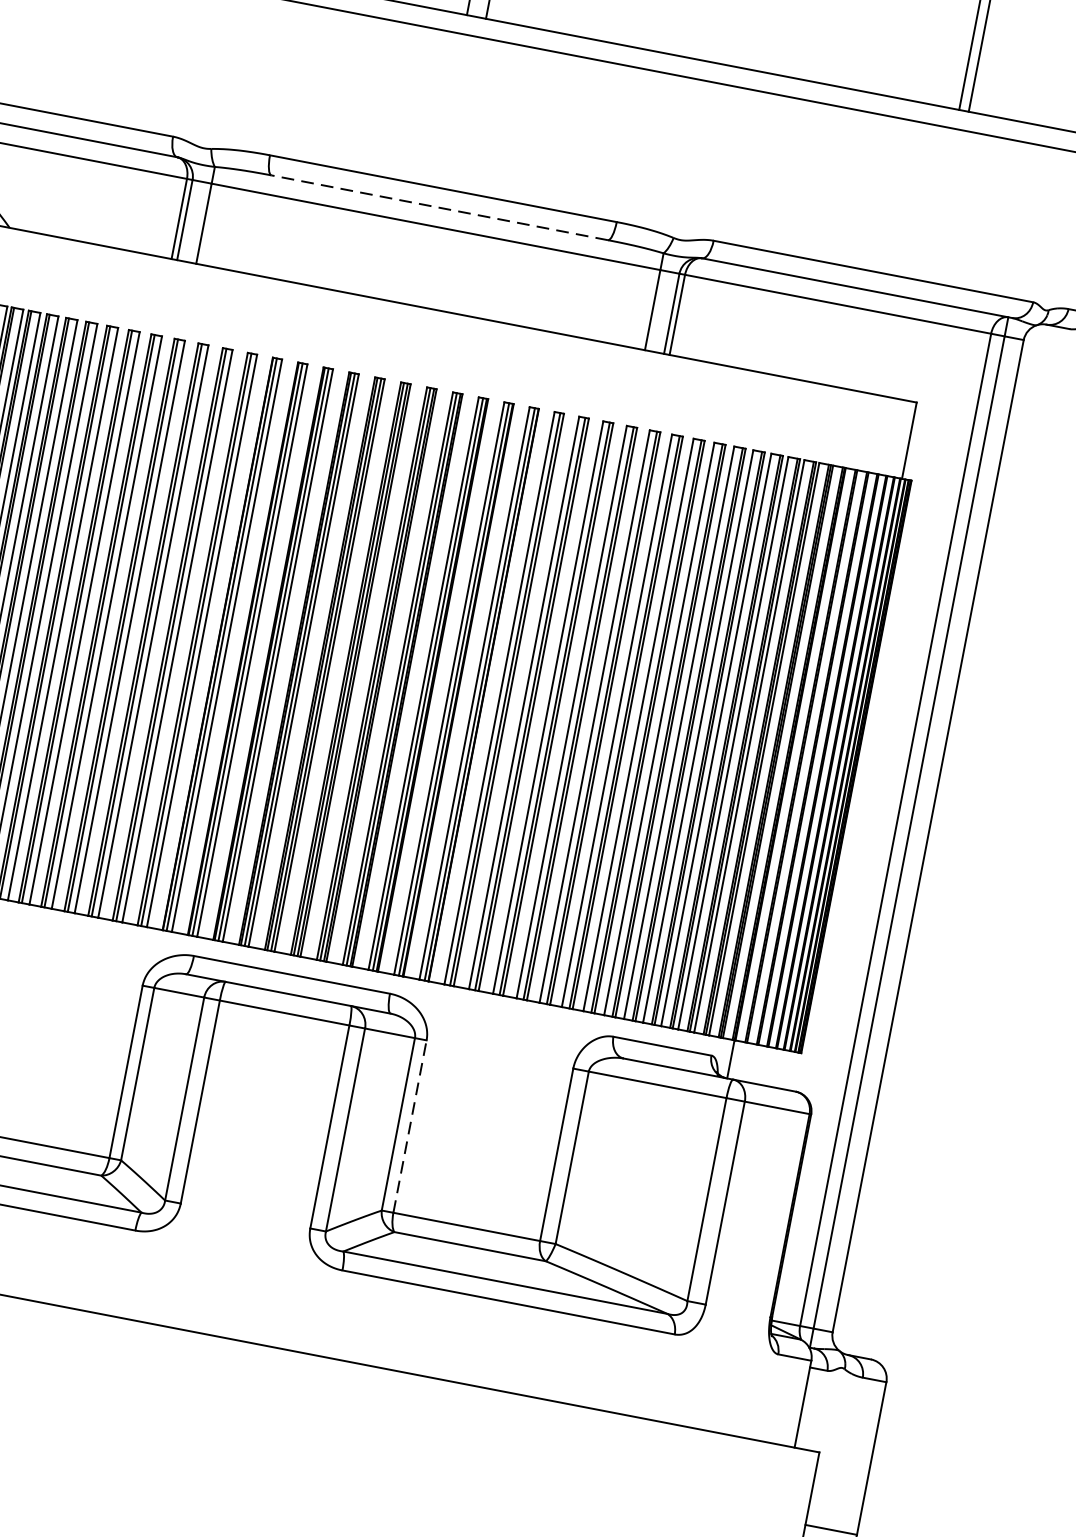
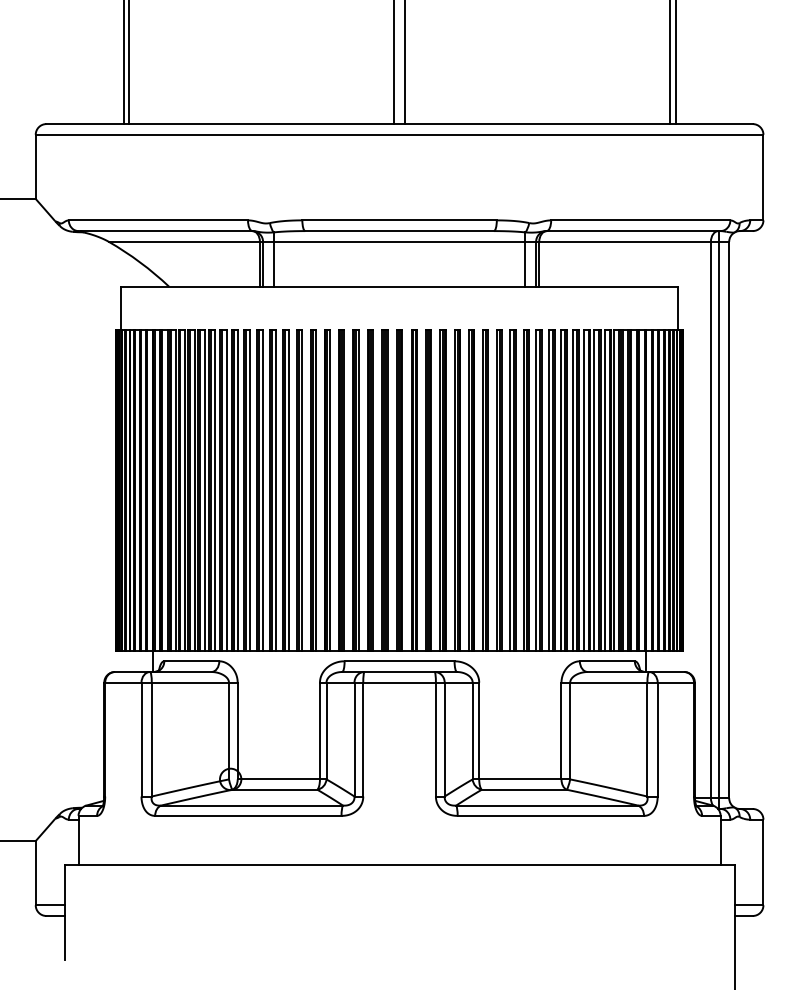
line: (439, 208) -> (399, 231), dashed -> solid
line: (410, 1125) -> (479, 730), dashed -> solid

